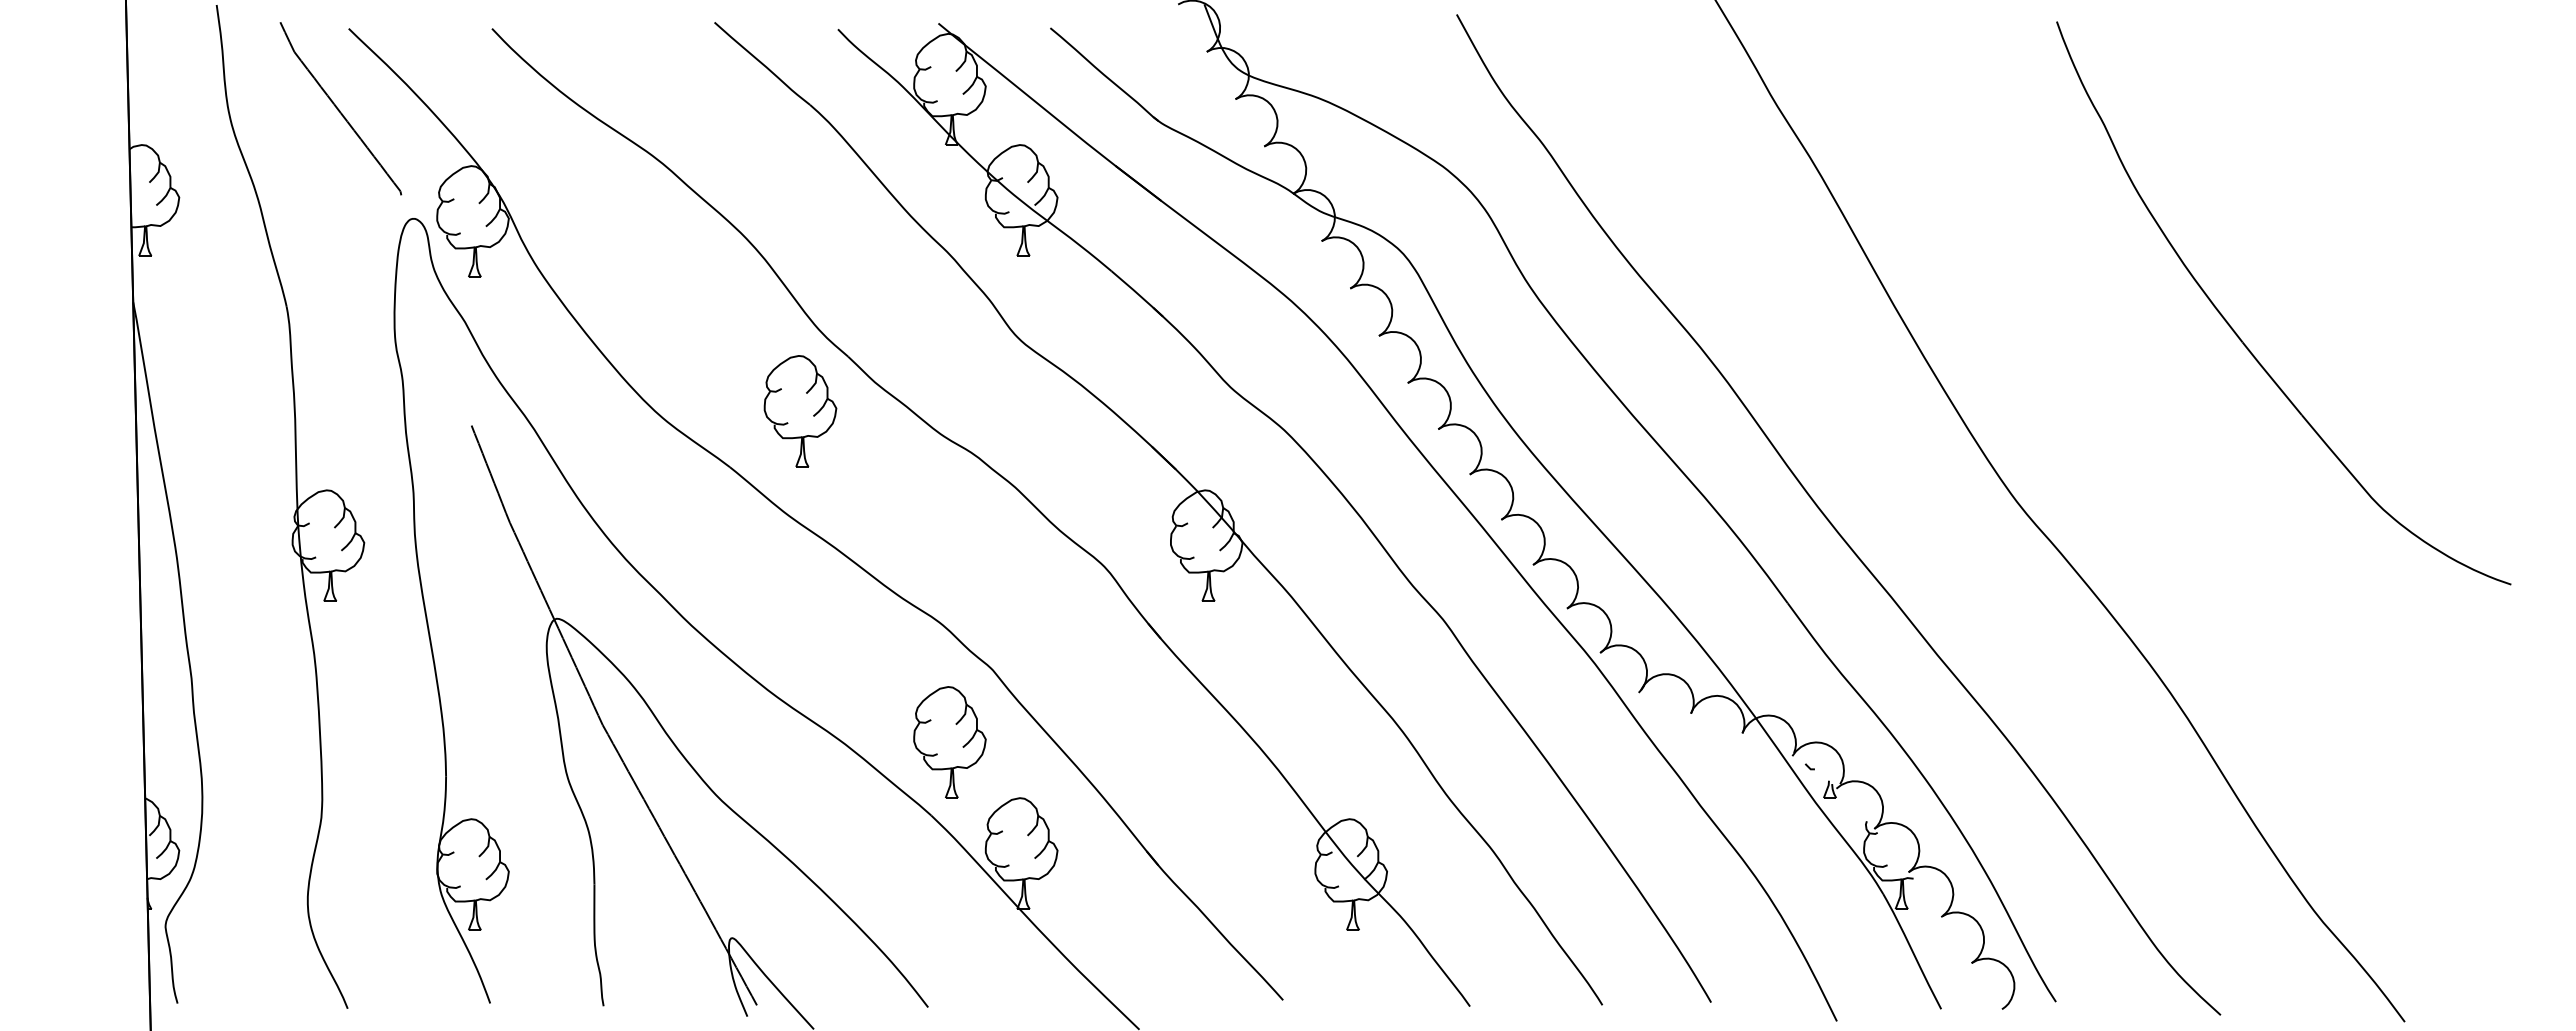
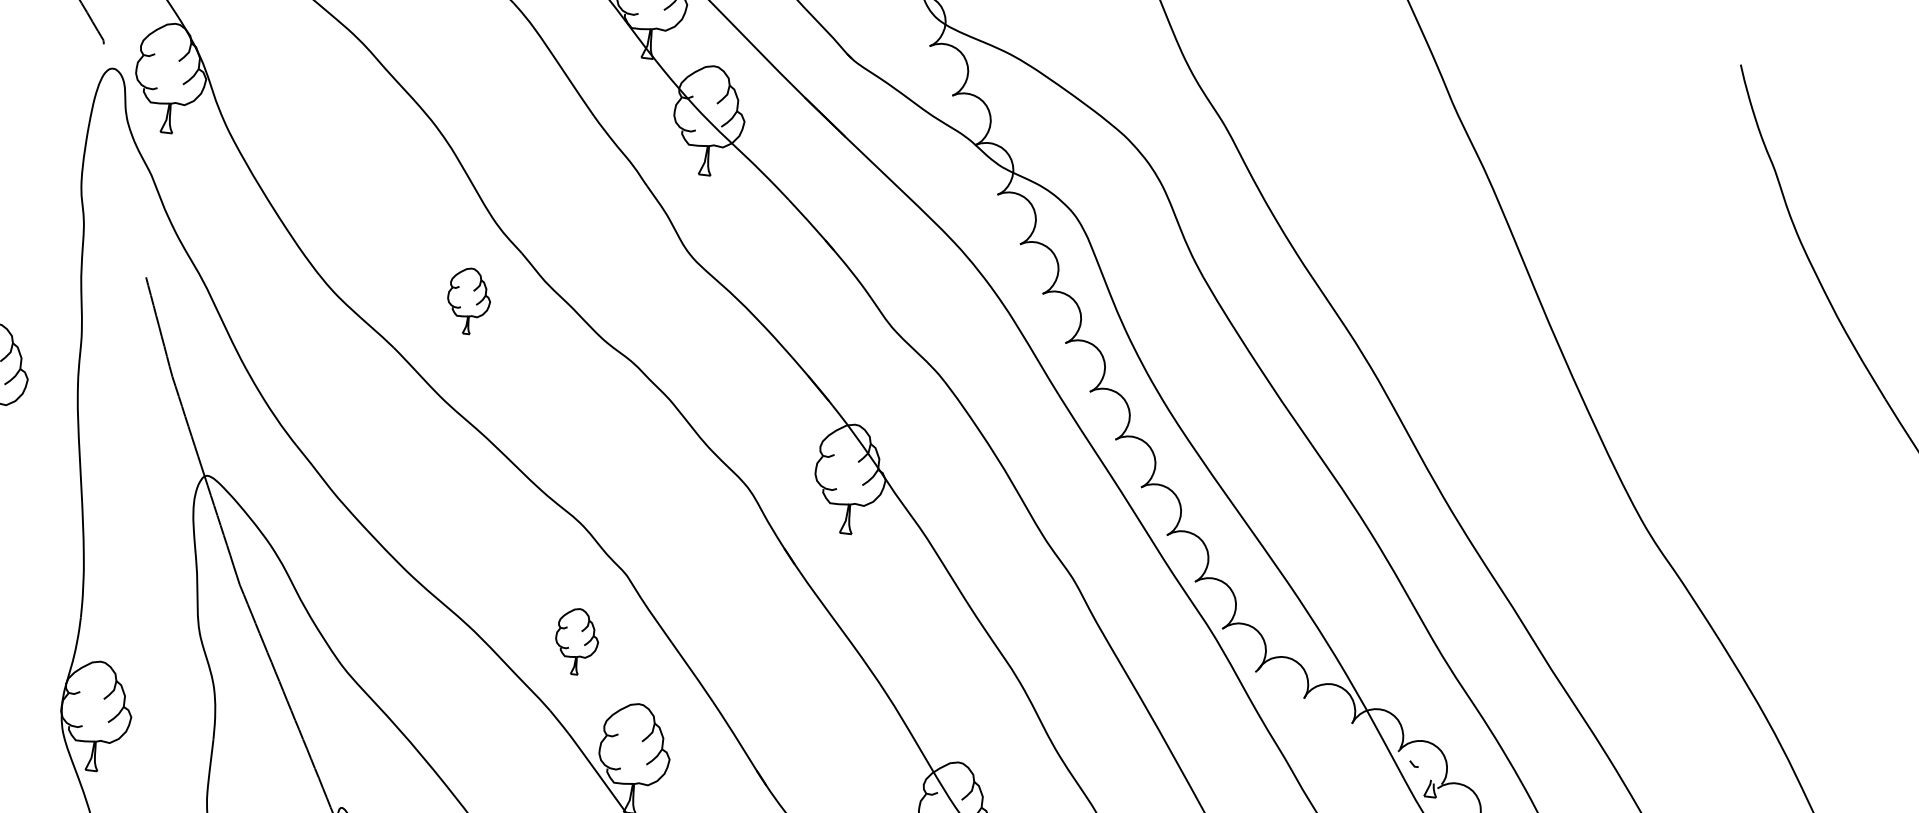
part: (800, 411) -> (468, 301), size x0.6
part: (949, 742) -> (576, 641), size x0.6

